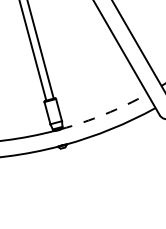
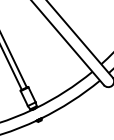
arc: (105, 114) -> (65, 91), dashed -> solid

